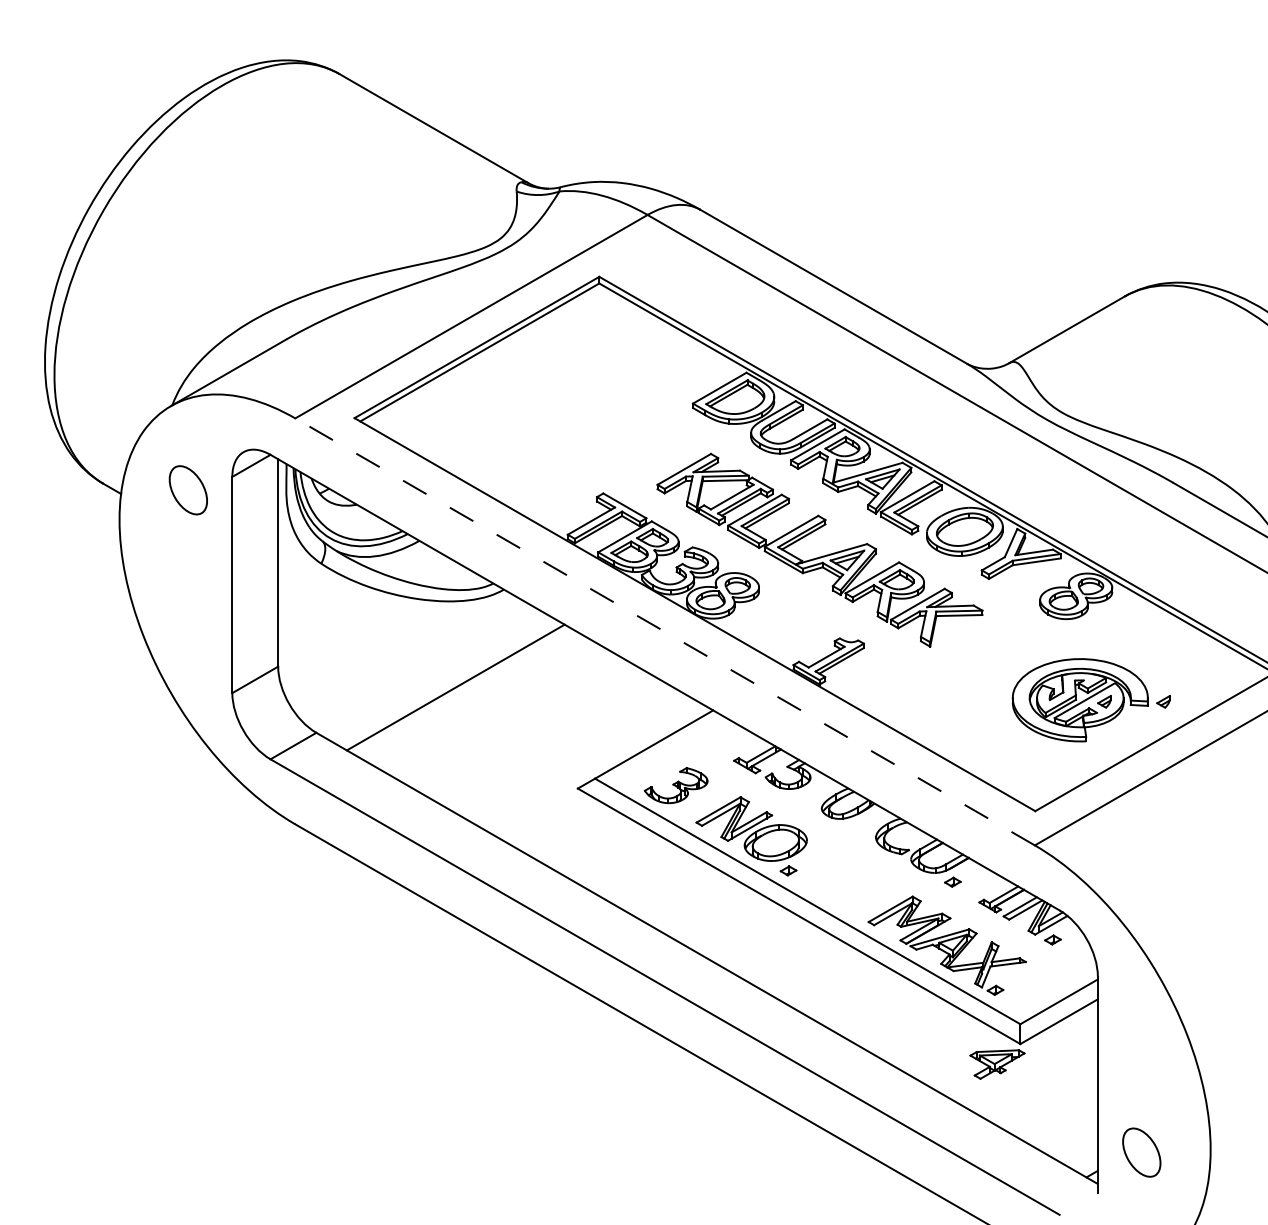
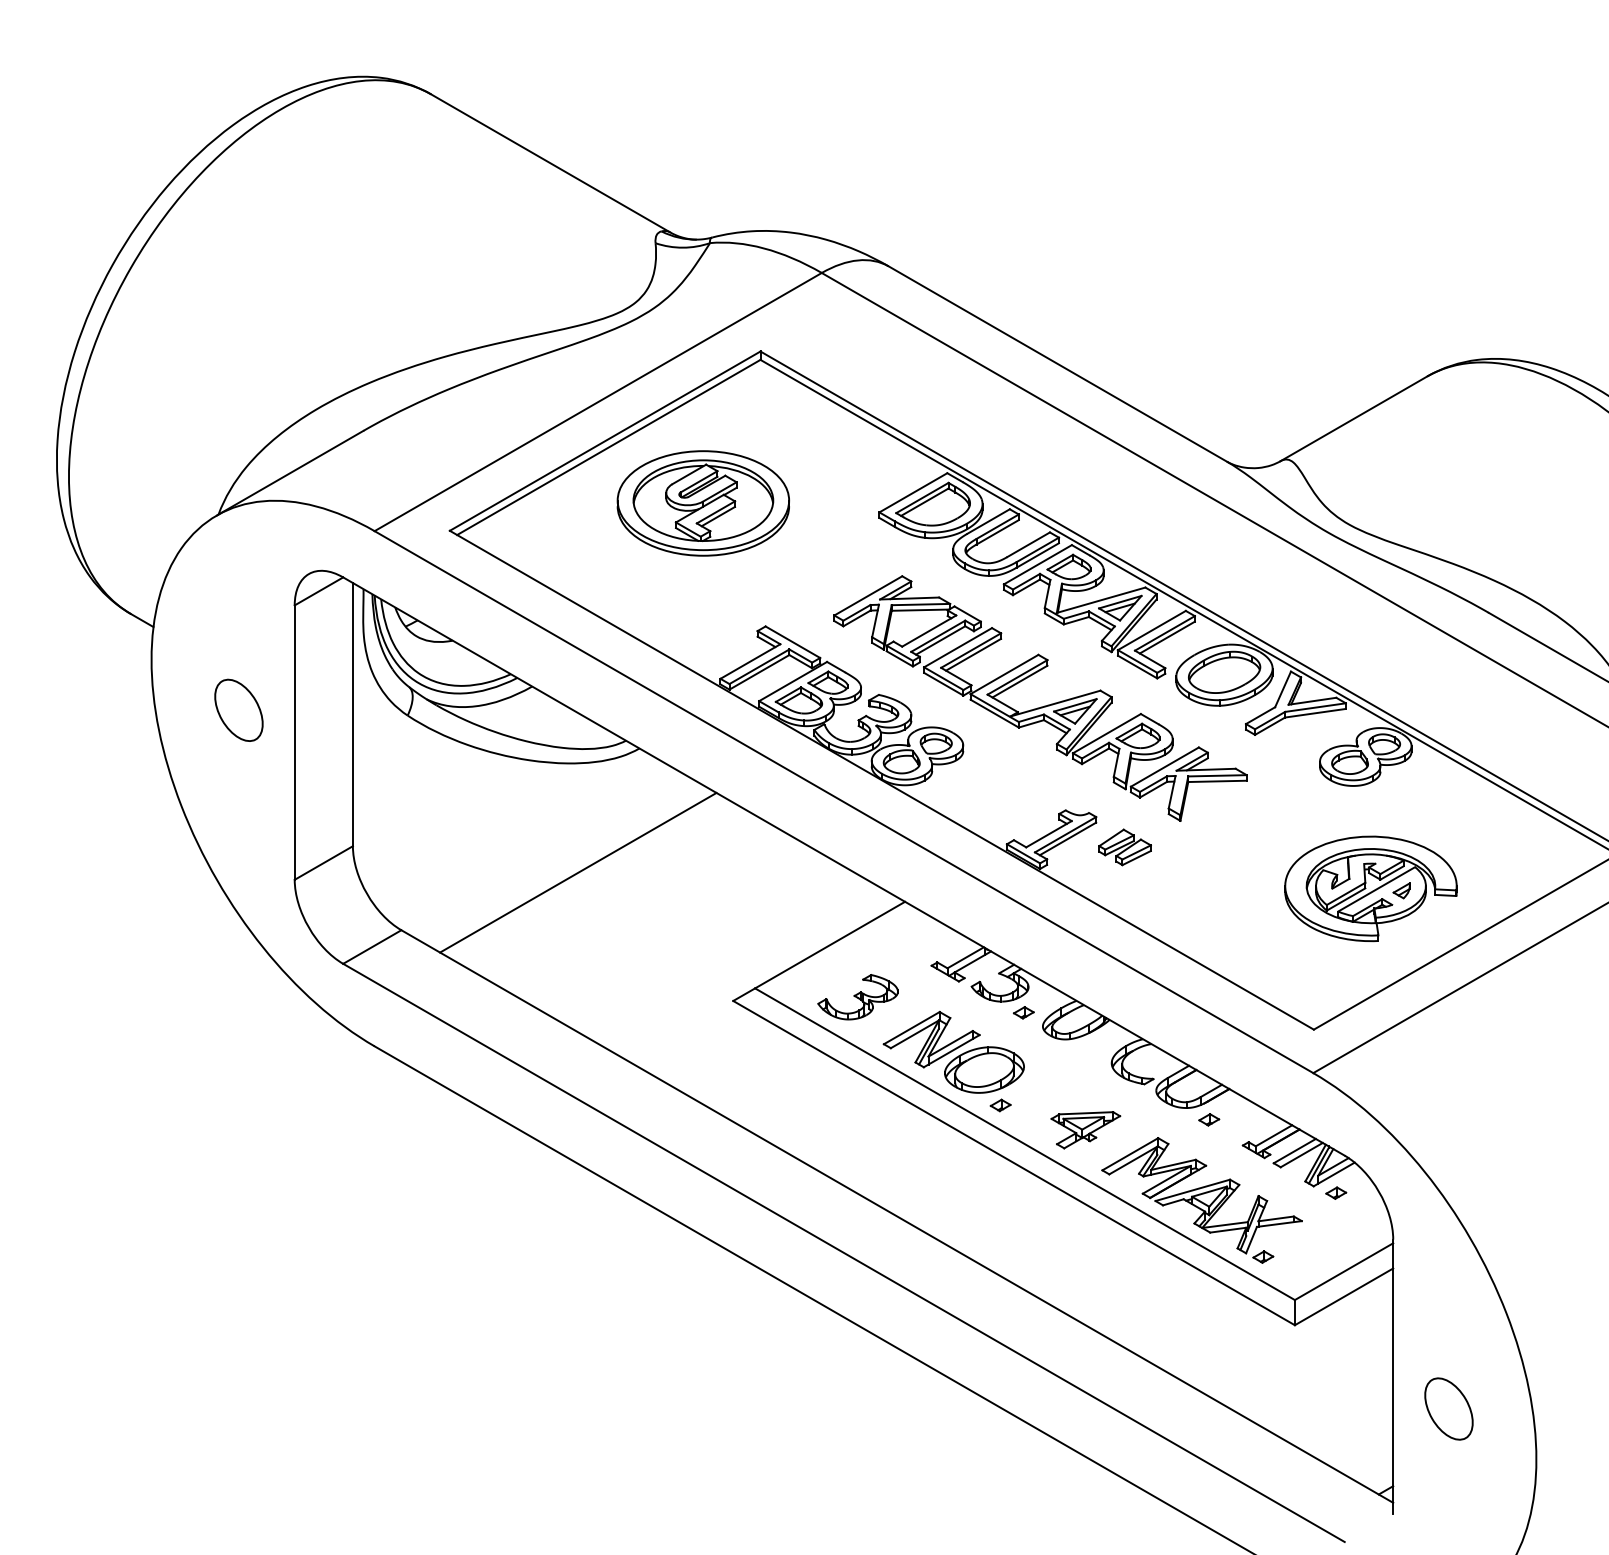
part: (553, 396) -> (702, 503), added
part: (188, 489) -> (238, 709), moved
line: (664, 632) -> (843, 802), dashed -> solid
part: (886, 667) -> (1124, 847), added
part: (1163, 701) -> (1476, 890), removed
part: (806, 797) -> (1023, 1012), added
part: (997, 1064) -> (1085, 1130), moved
part: (1141, 1152) -> (1448, 1408), moved

